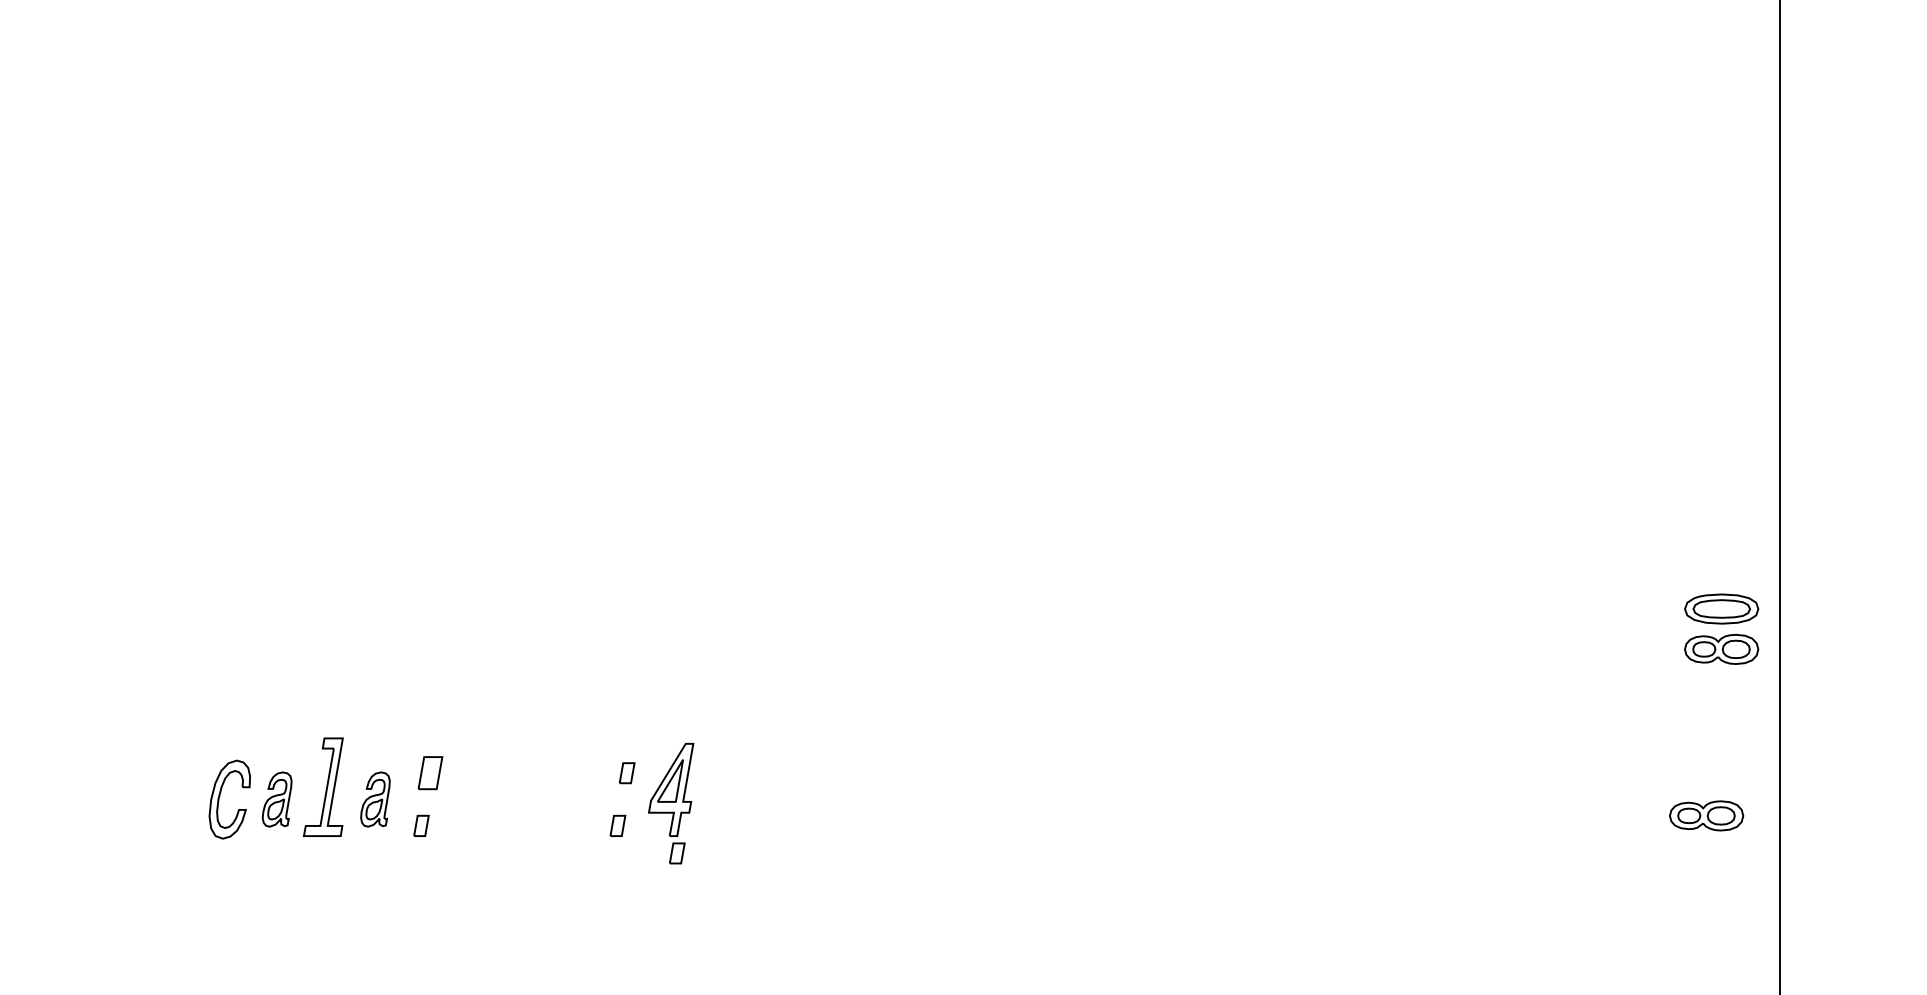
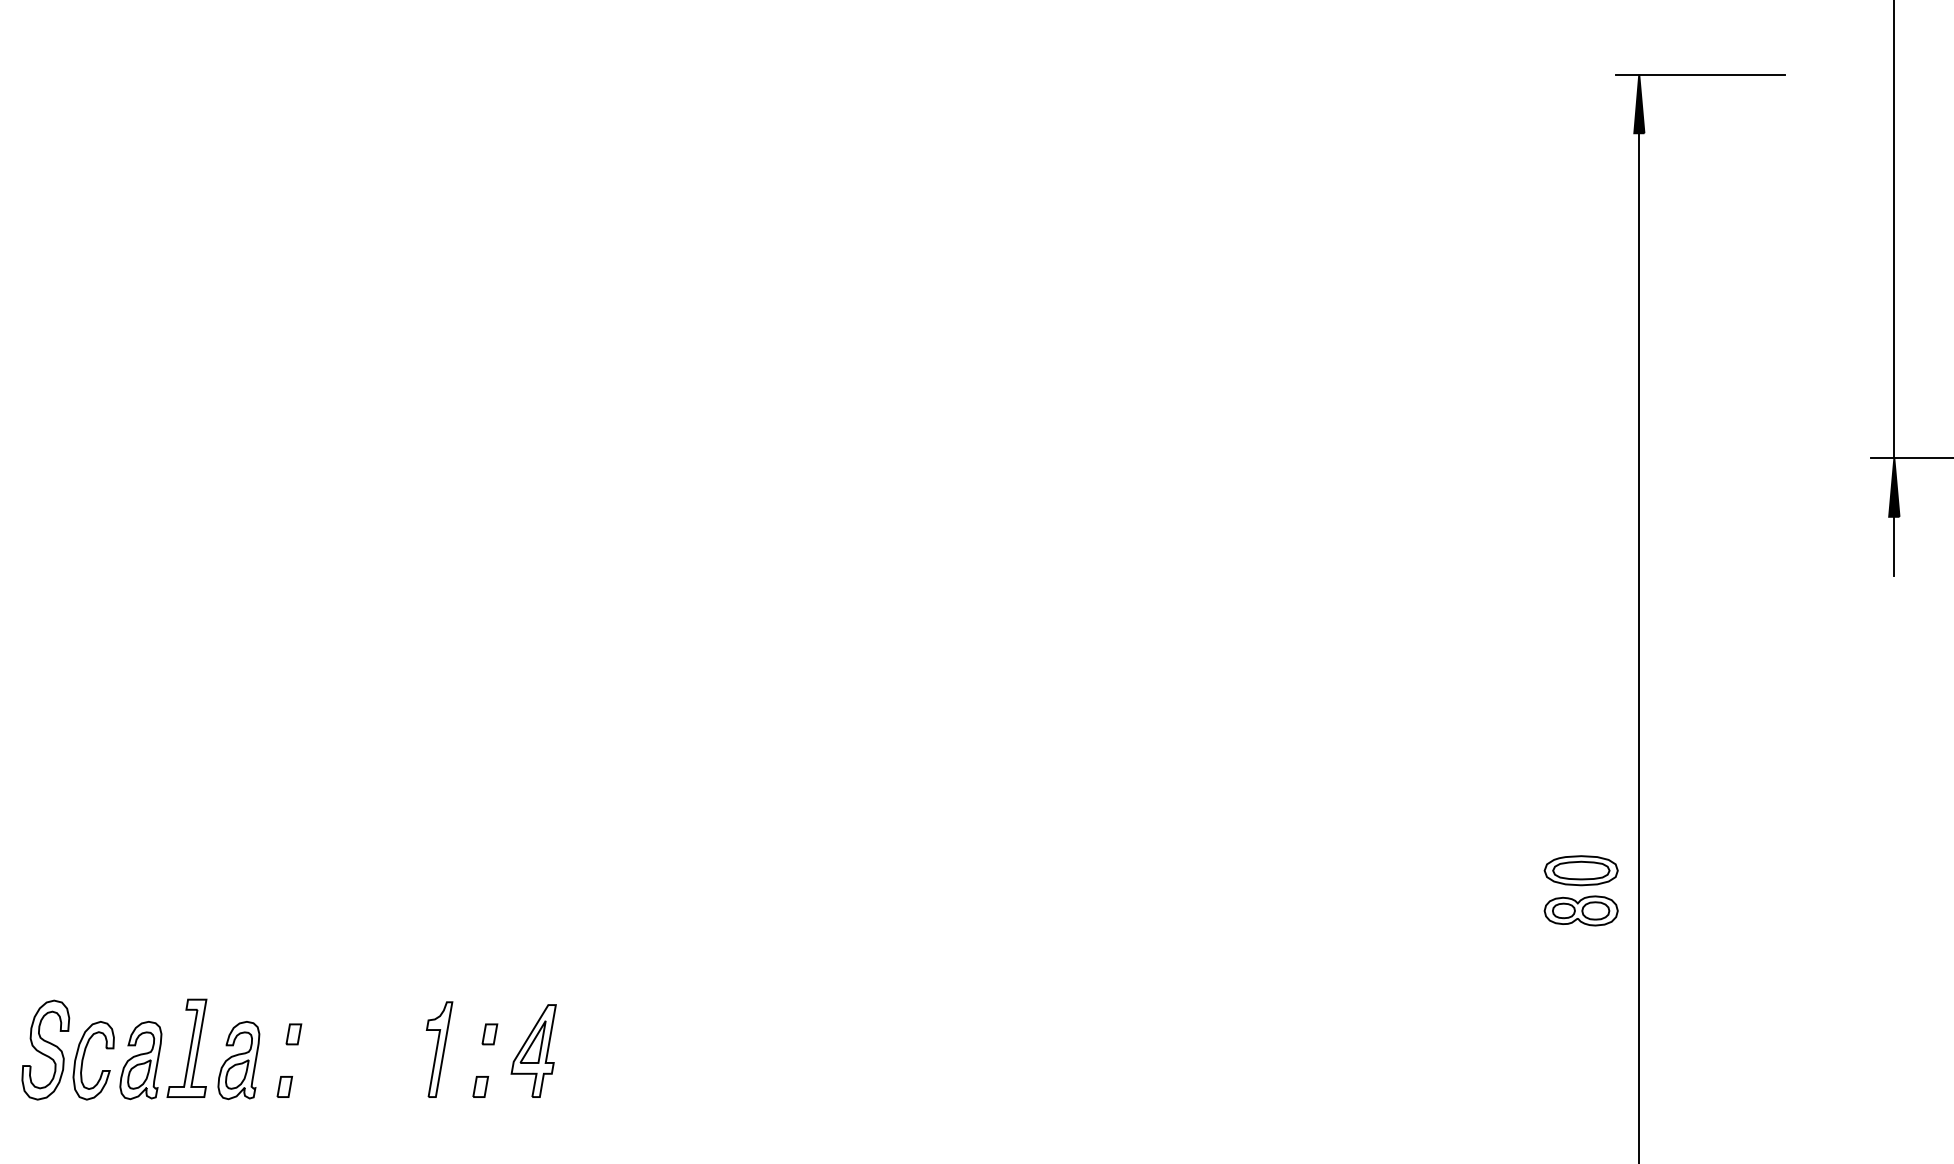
part: (430, 773) -> (293, 1034), size x0.62
part: (181, 788) -> (45, 1049), added
part: (576, 788) -> (439, 1049), added
part: (276, 799) -> (140, 1060), size x1.43
part: (375, 799) -> (238, 1060), size x1.43
part: (1705, 815) -> (1565, 1076), removed
part: (676, 853) -> (539, 1114), removed

